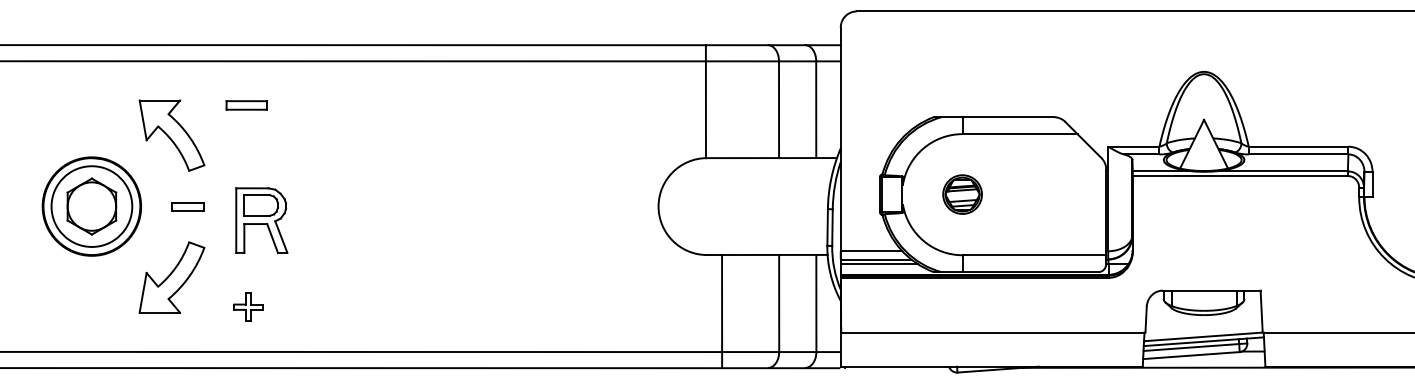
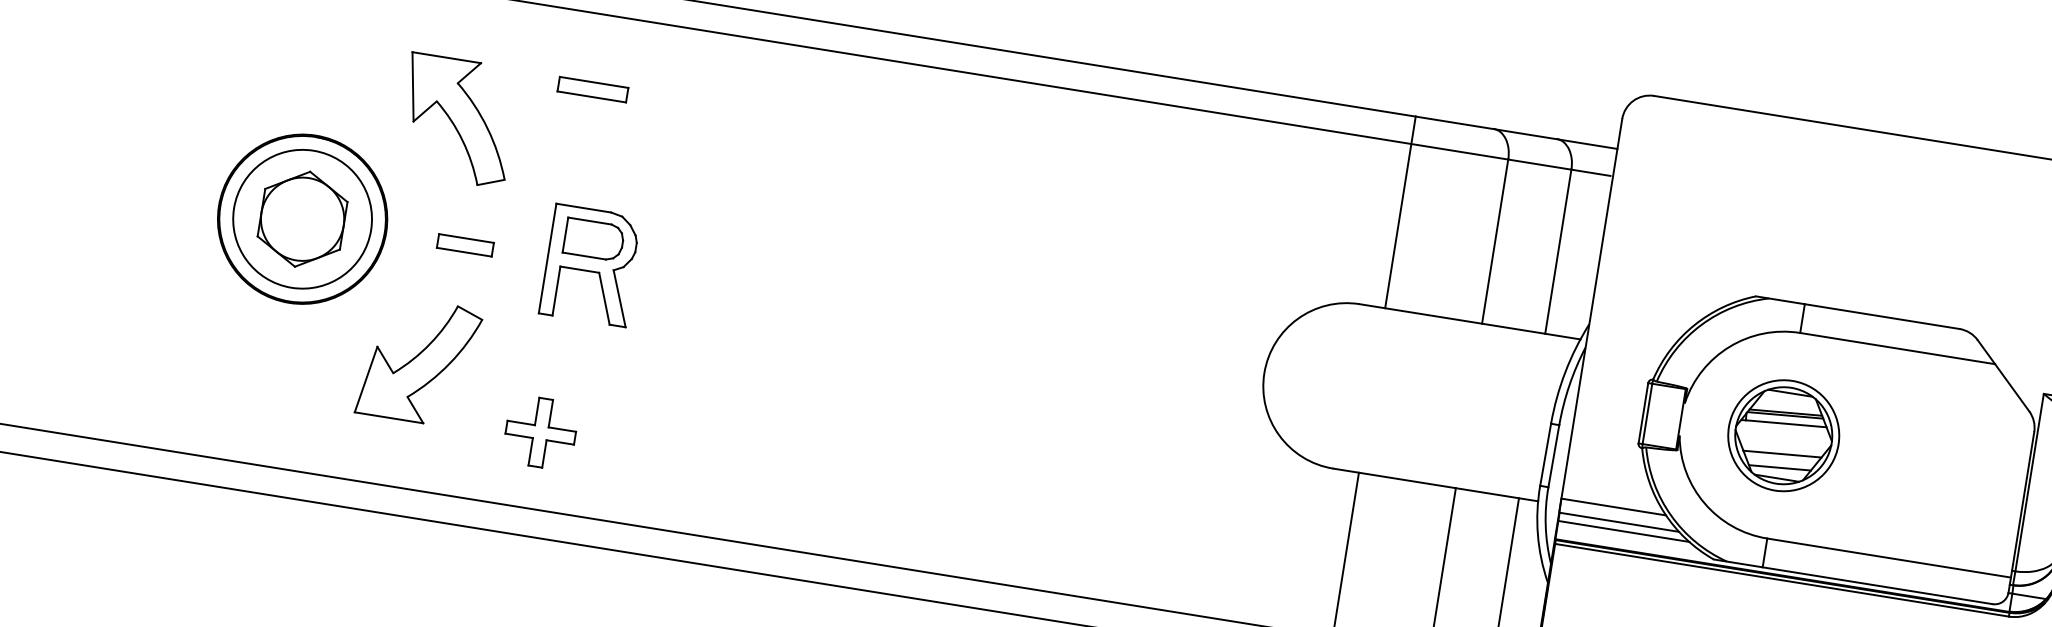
line: (705, 101) -> (1399, 212), moved
part: (962, 194) -> (1783, 435), size x1.67
part: (261, 220) -> (590, 265), moved
part: (248, 306) -> (541, 431), size x1.43

